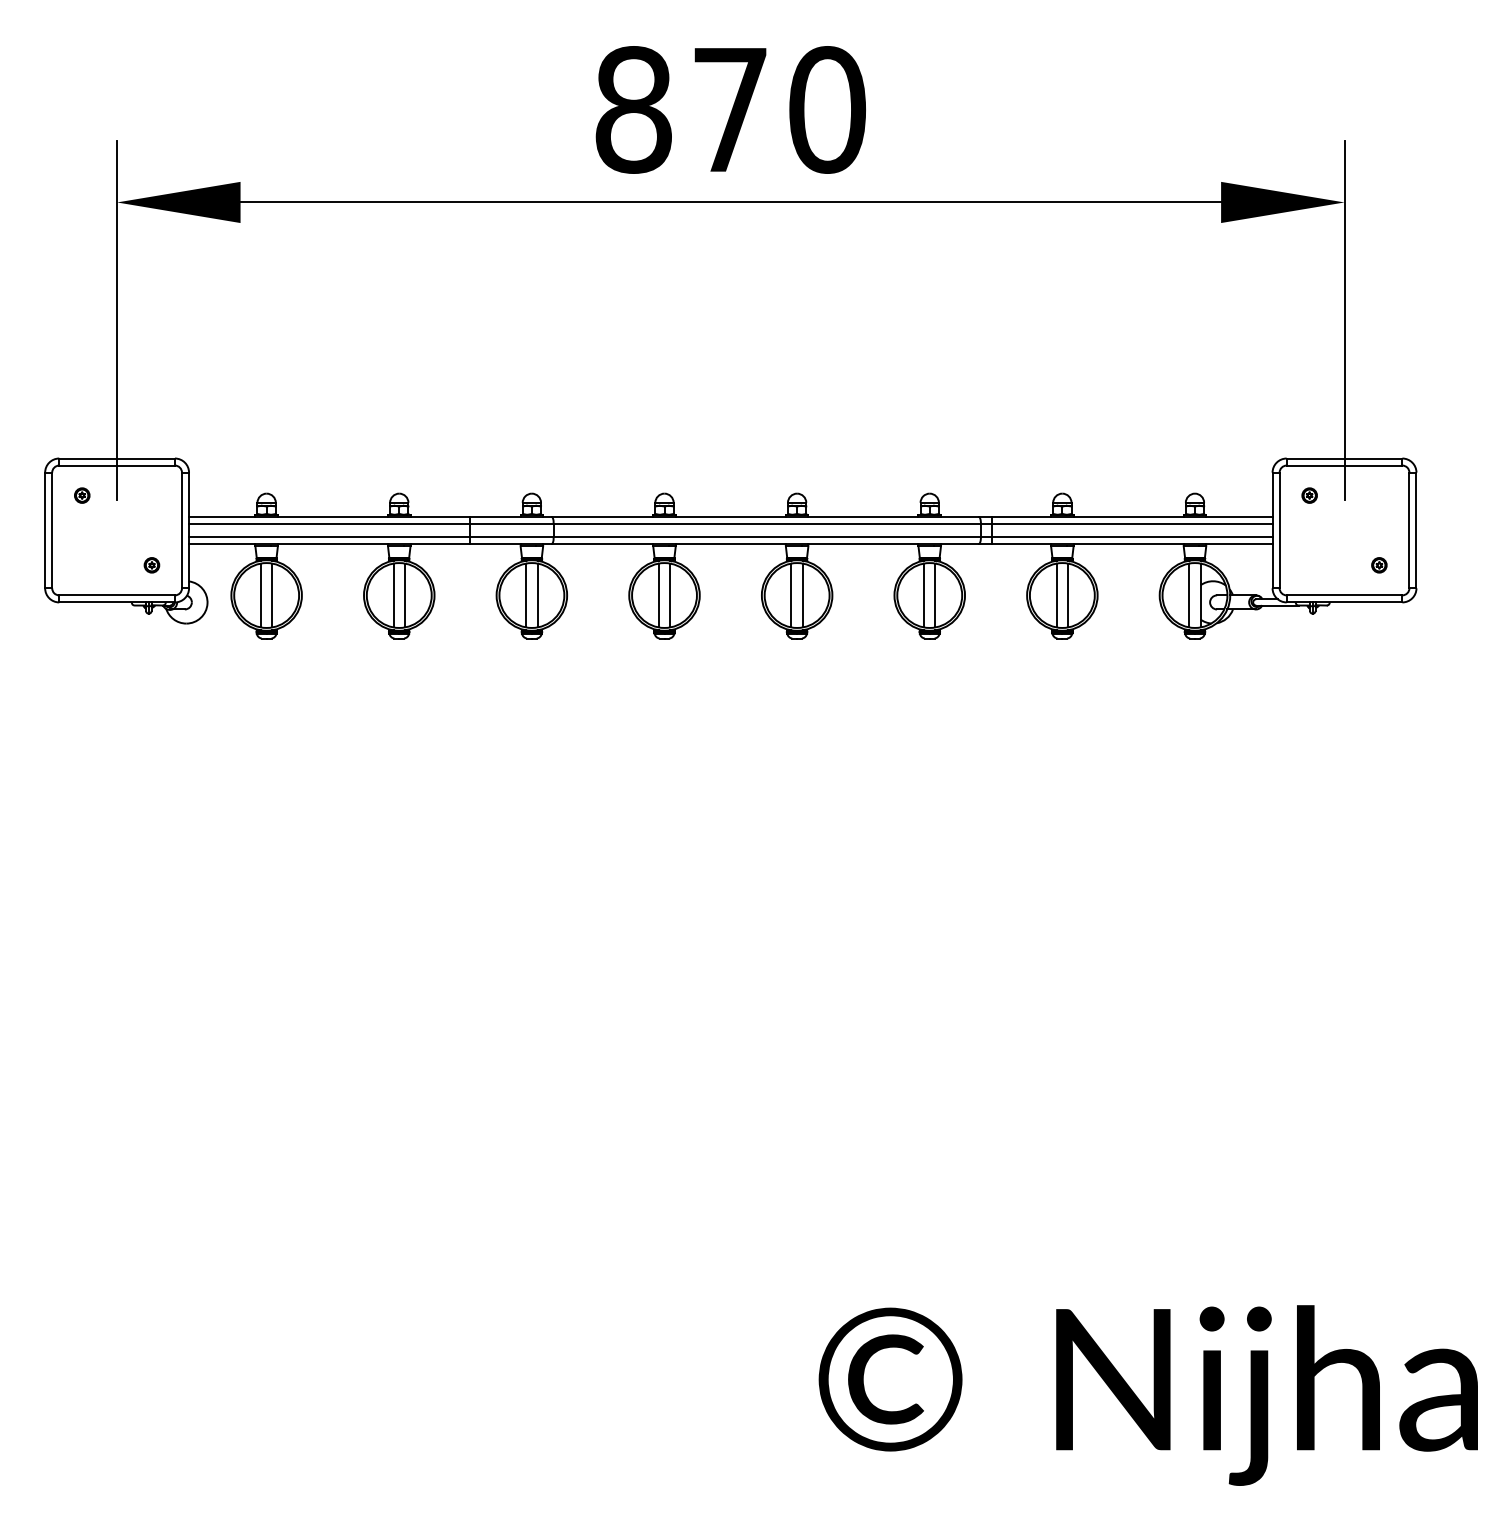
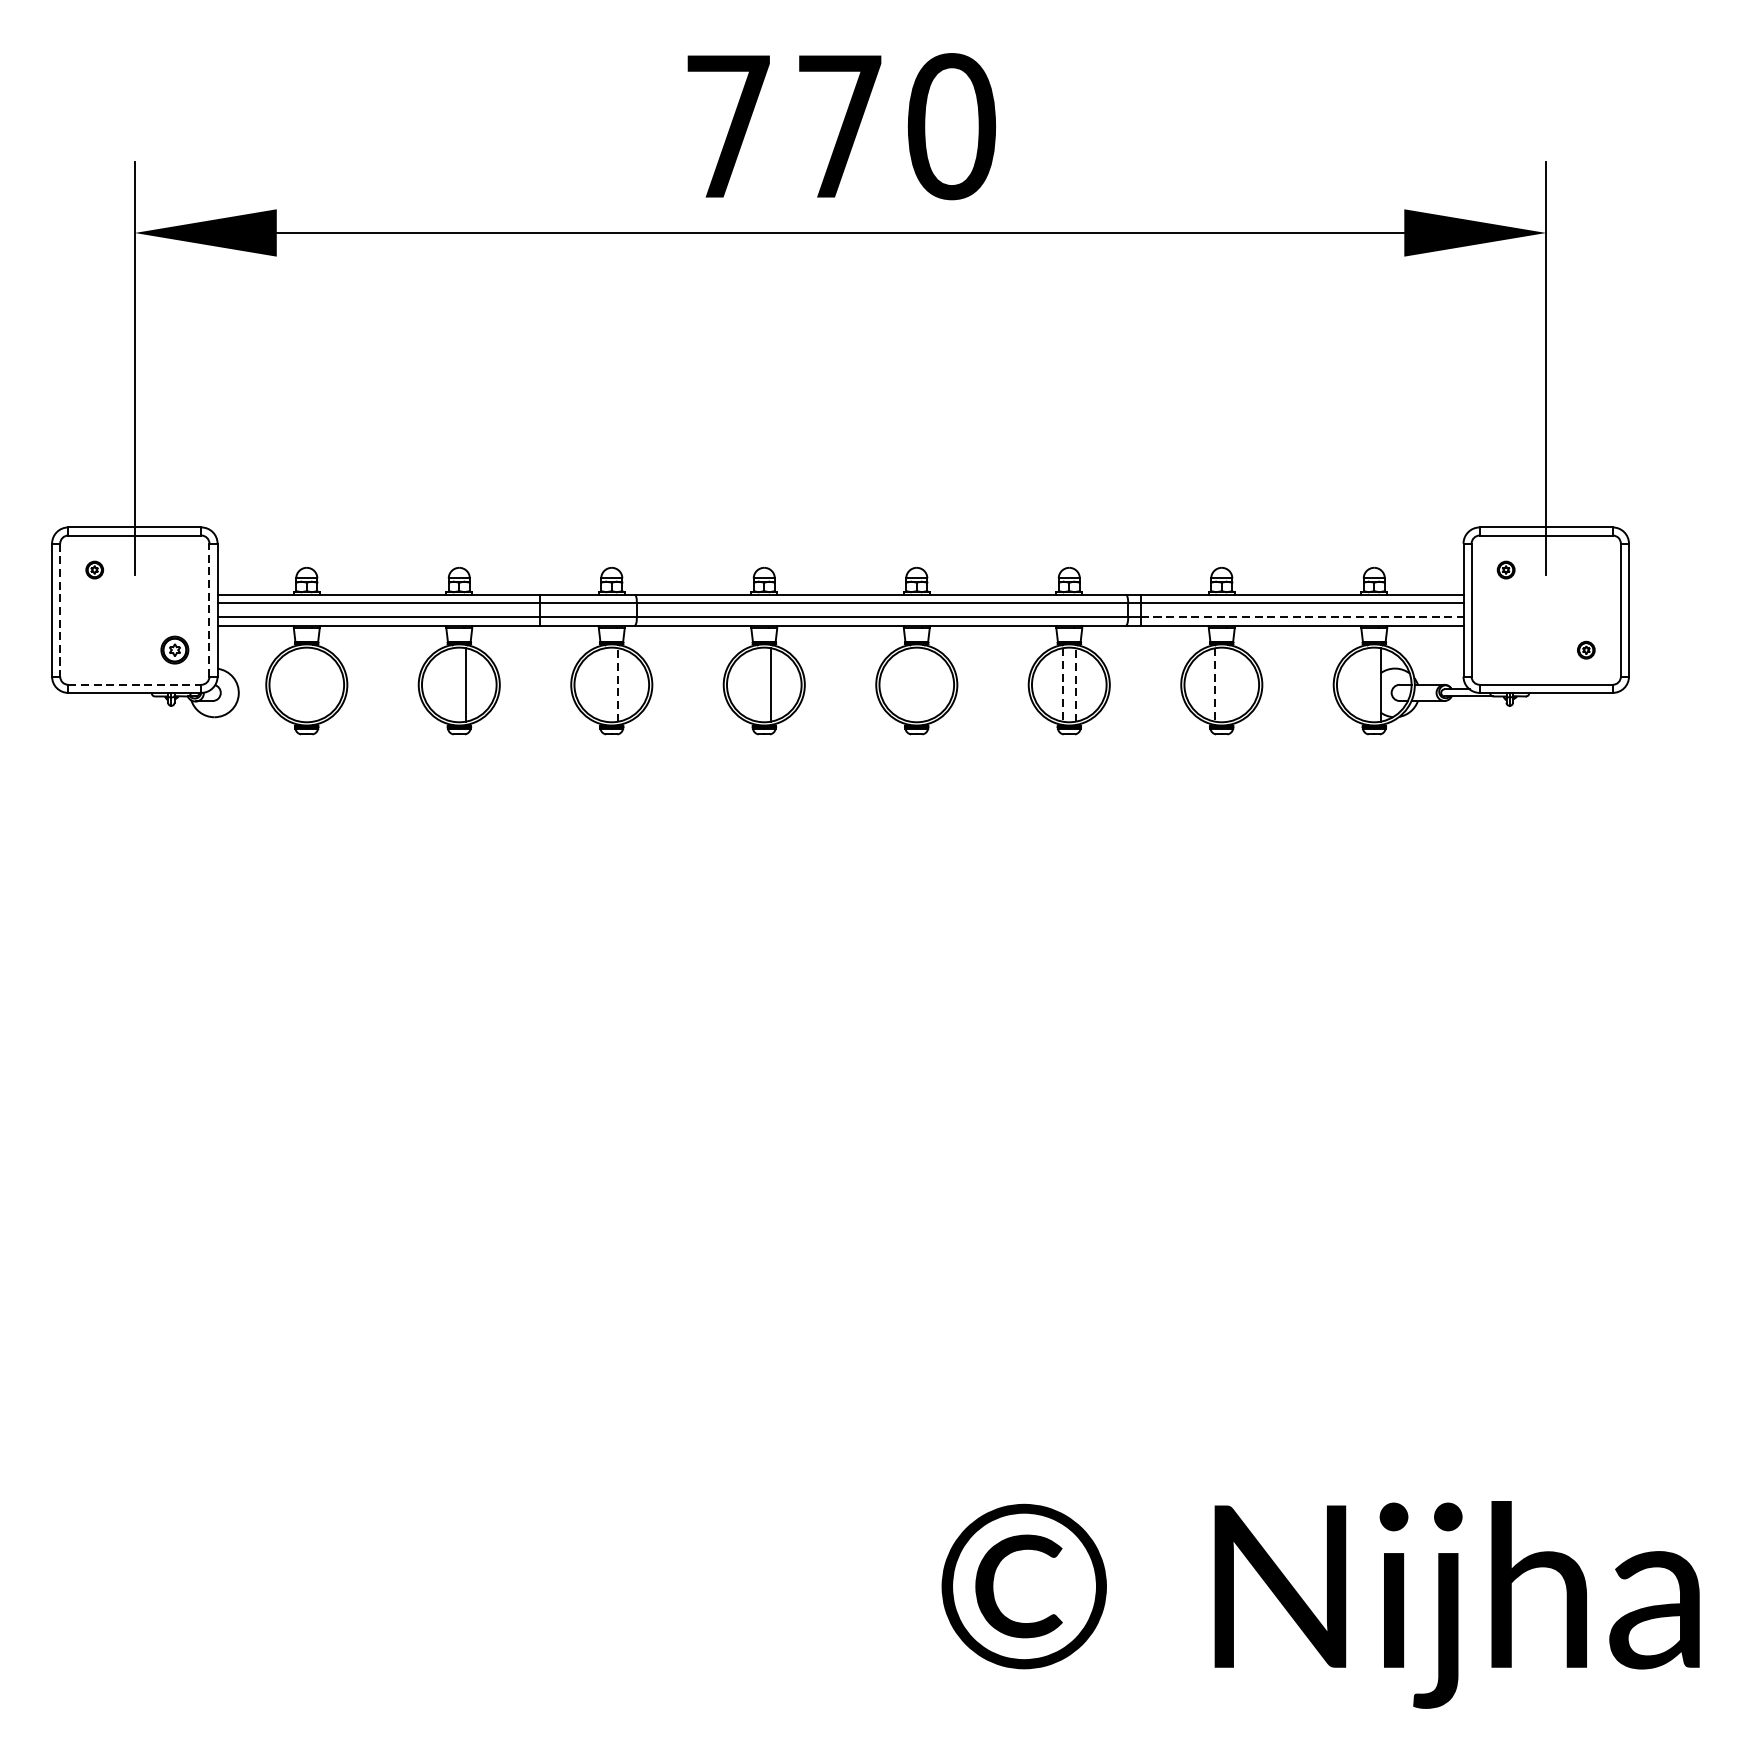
text: (633, 109) -> (728, 126), 870 -> 770
line: (52, 530) -> (60, 610), solid -> dashed
line: (182, 530) -> (210, 610), solid -> dashed
line: (1132, 536) -> (1302, 617), solid -> dashed
part: (151, 565) -> (174, 650), size x1.6
line: (117, 595) -> (135, 684), solid -> dashed
line: (261, 595) -> (300, 684), removed
line: (272, 595) -> (313, 684), removed
line: (393, 595) -> (452, 684), removed
line: (526, 595) -> (605, 684), removed
line: (537, 595) -> (618, 684), solid -> dashed
line: (658, 595) -> (757, 684), removed
line: (791, 595) -> (910, 684), removed
line: (802, 595) -> (922, 684), removed
line: (924, 595) -> (1063, 684), solid -> dashed
line: (935, 595) -> (1075, 684), solid -> dashed
line: (1056, 595) -> (1215, 684), solid -> dashed
line: (1068, 595) -> (1228, 684), removed
line: (1189, 595) -> (1367, 684), removed

